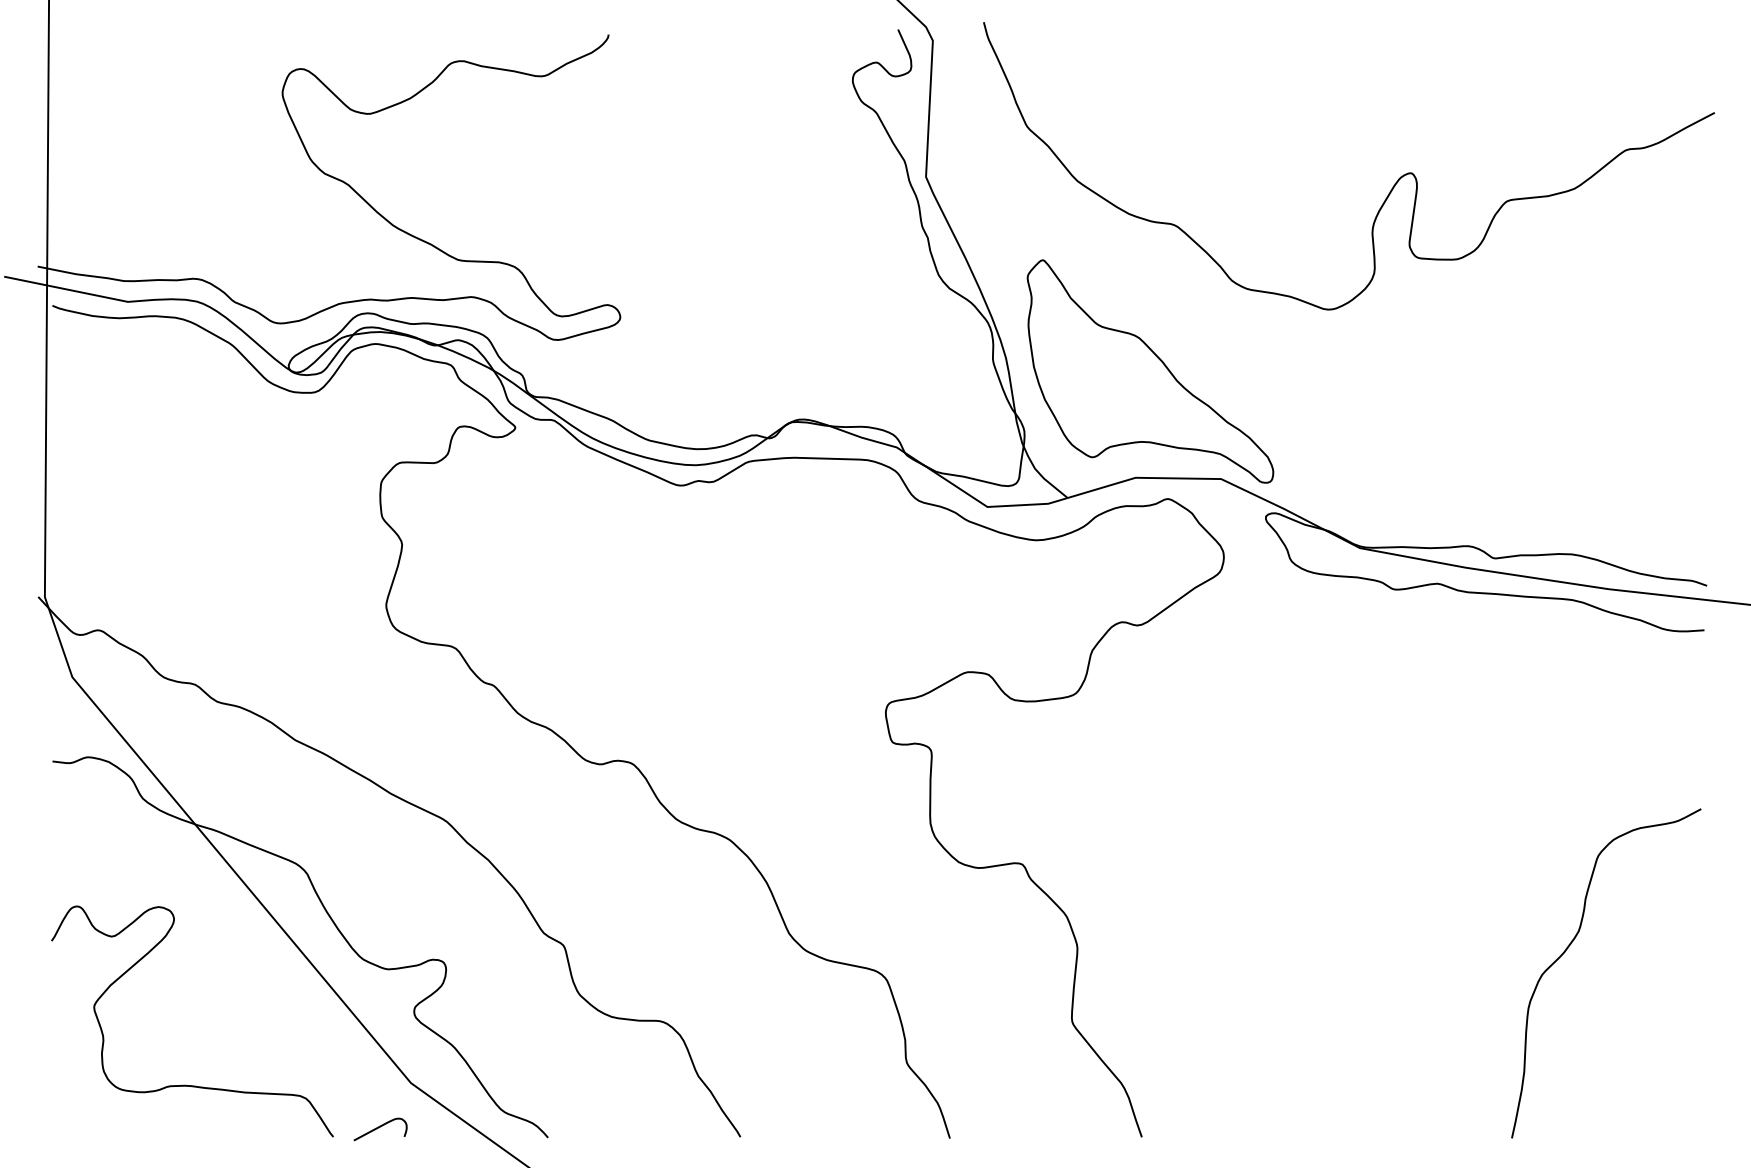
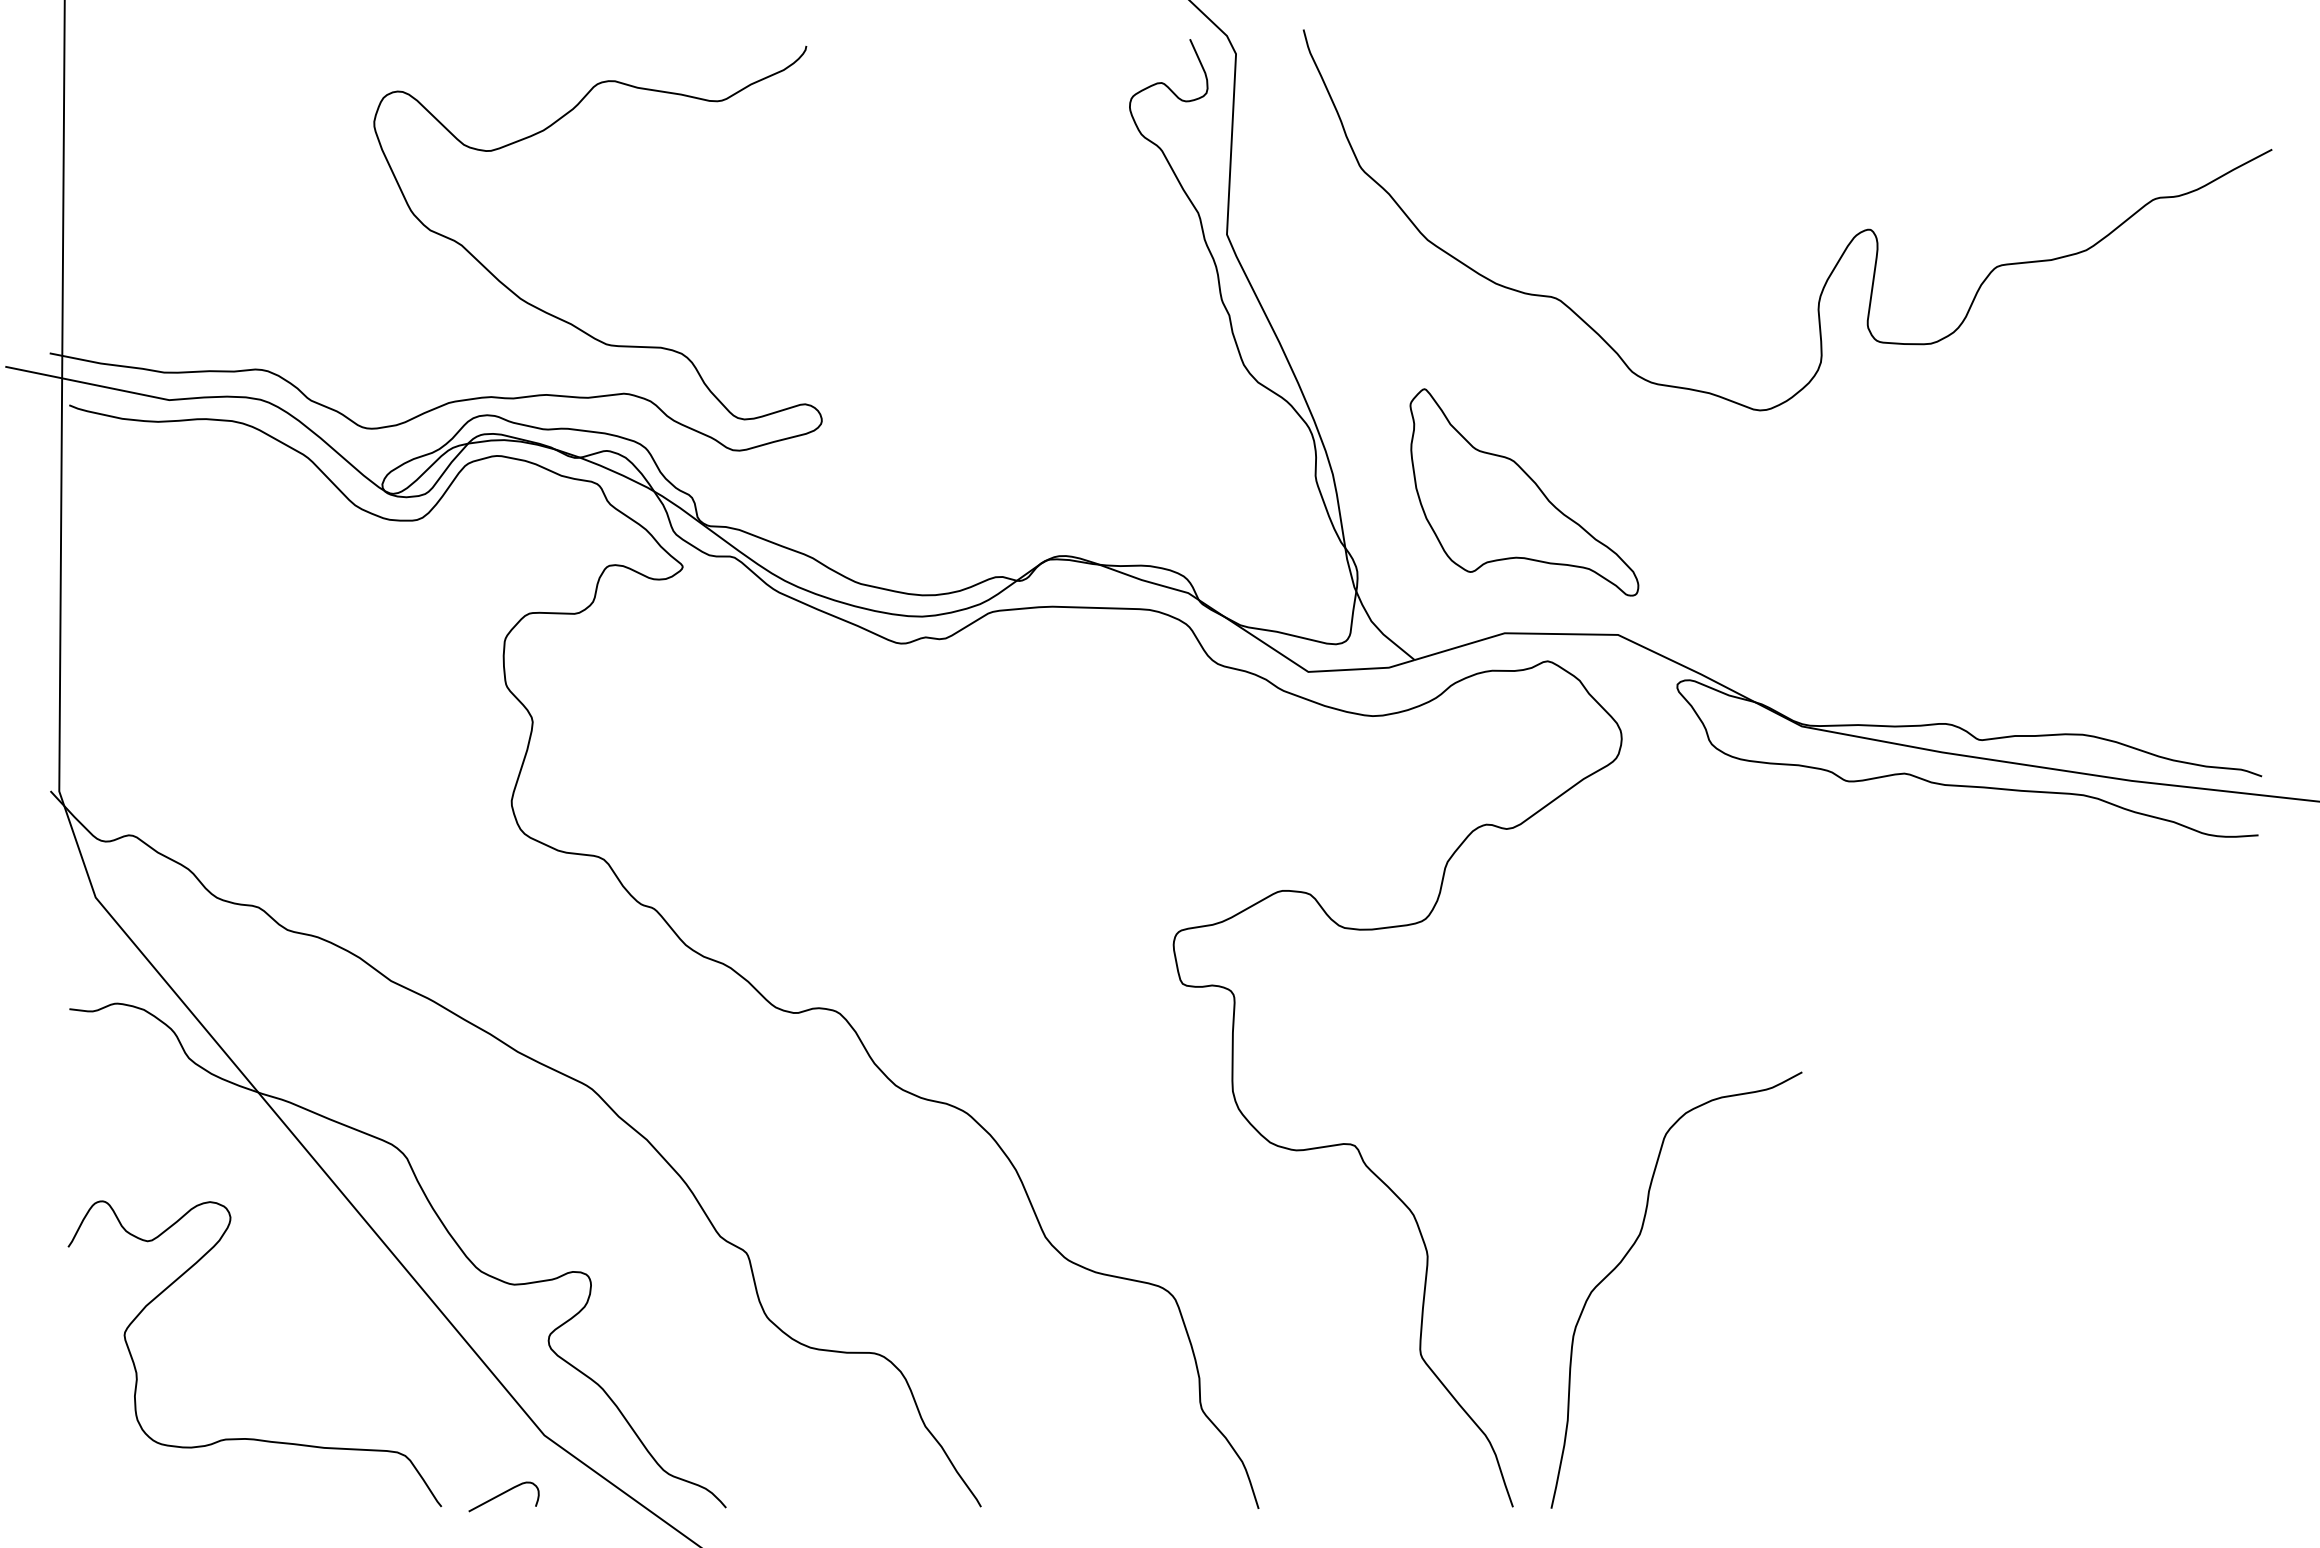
part: (1150, 371) -> (1524, 492), size x0.7
curve: (1568, 948) -> (1626, 1256), moved

